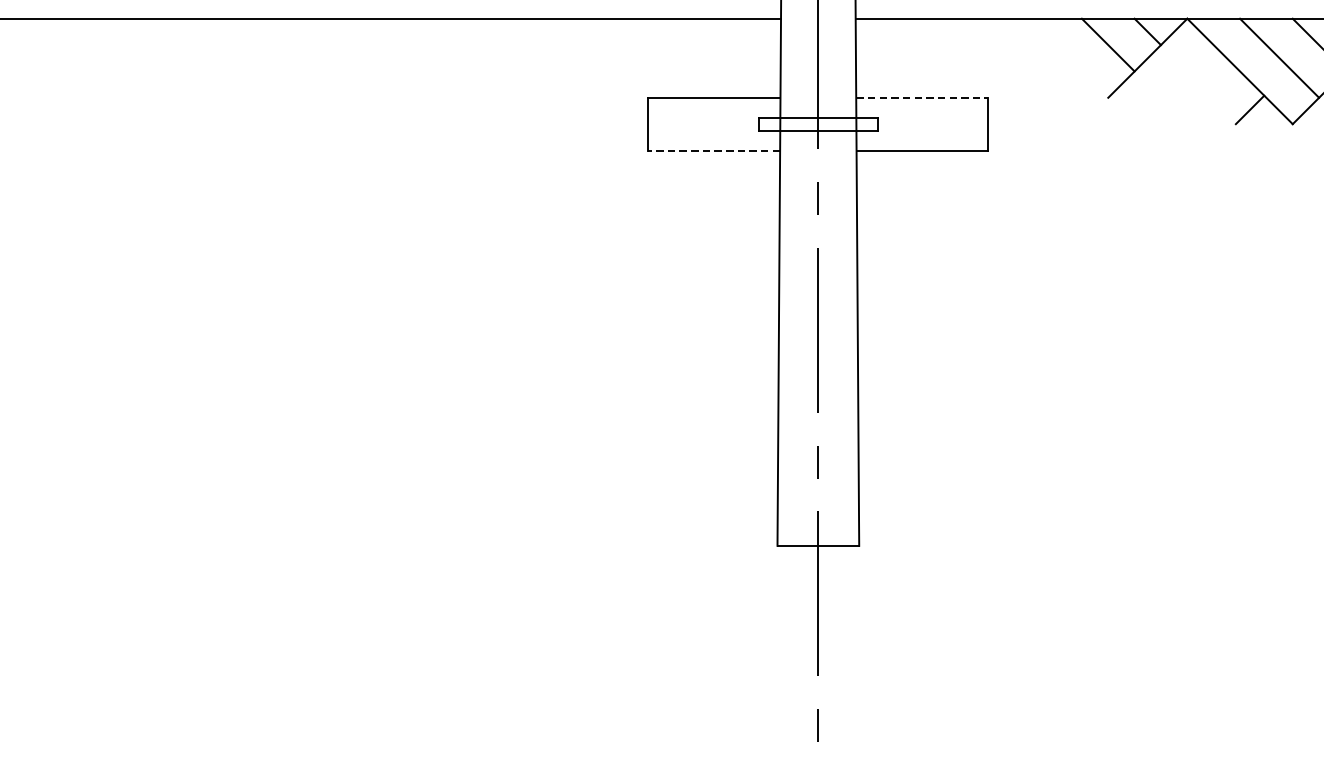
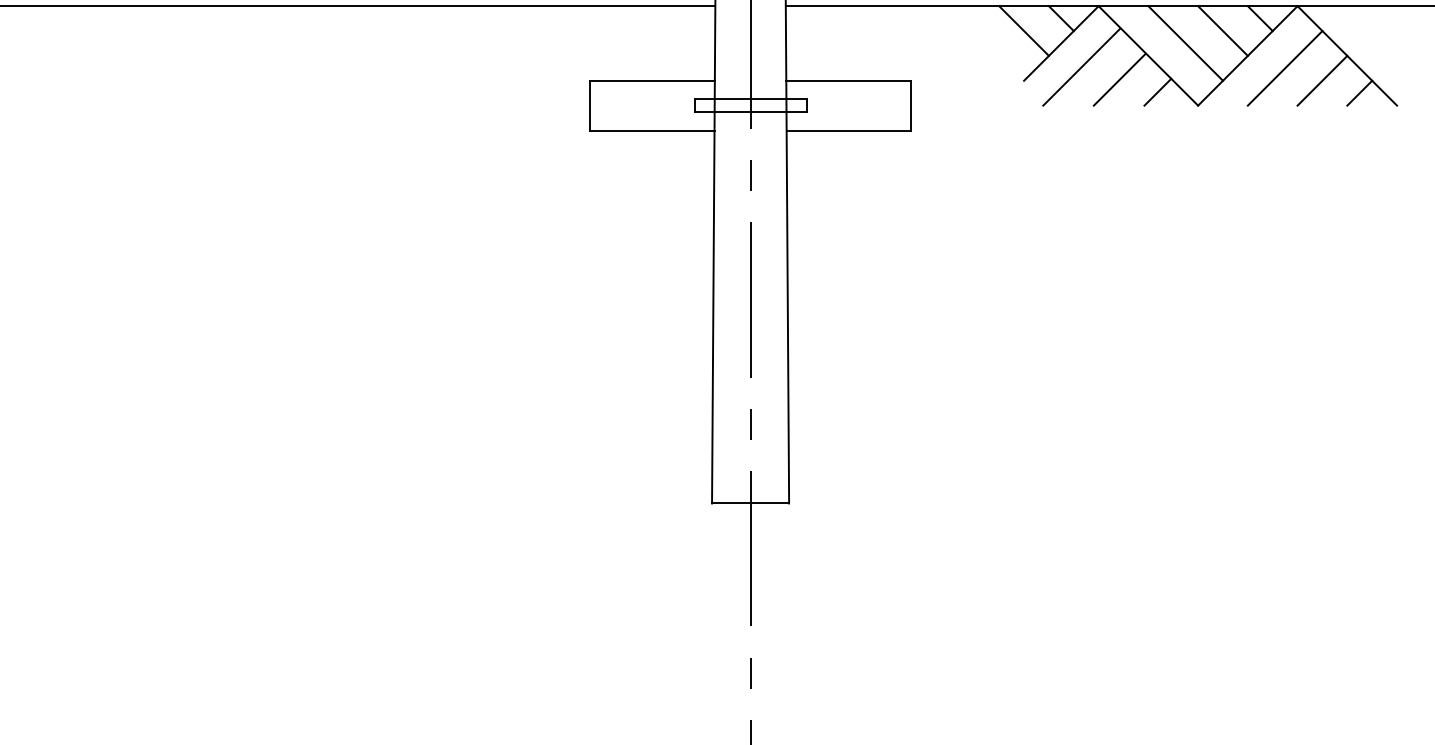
line: (1169, 83) -> (1081, 67), added
line: (1209, 96) -> (1119, 79), added
line: (923, 97) -> (849, 80), dashed -> solid
line: (713, 150) -> (651, 130), dashed -> solid

